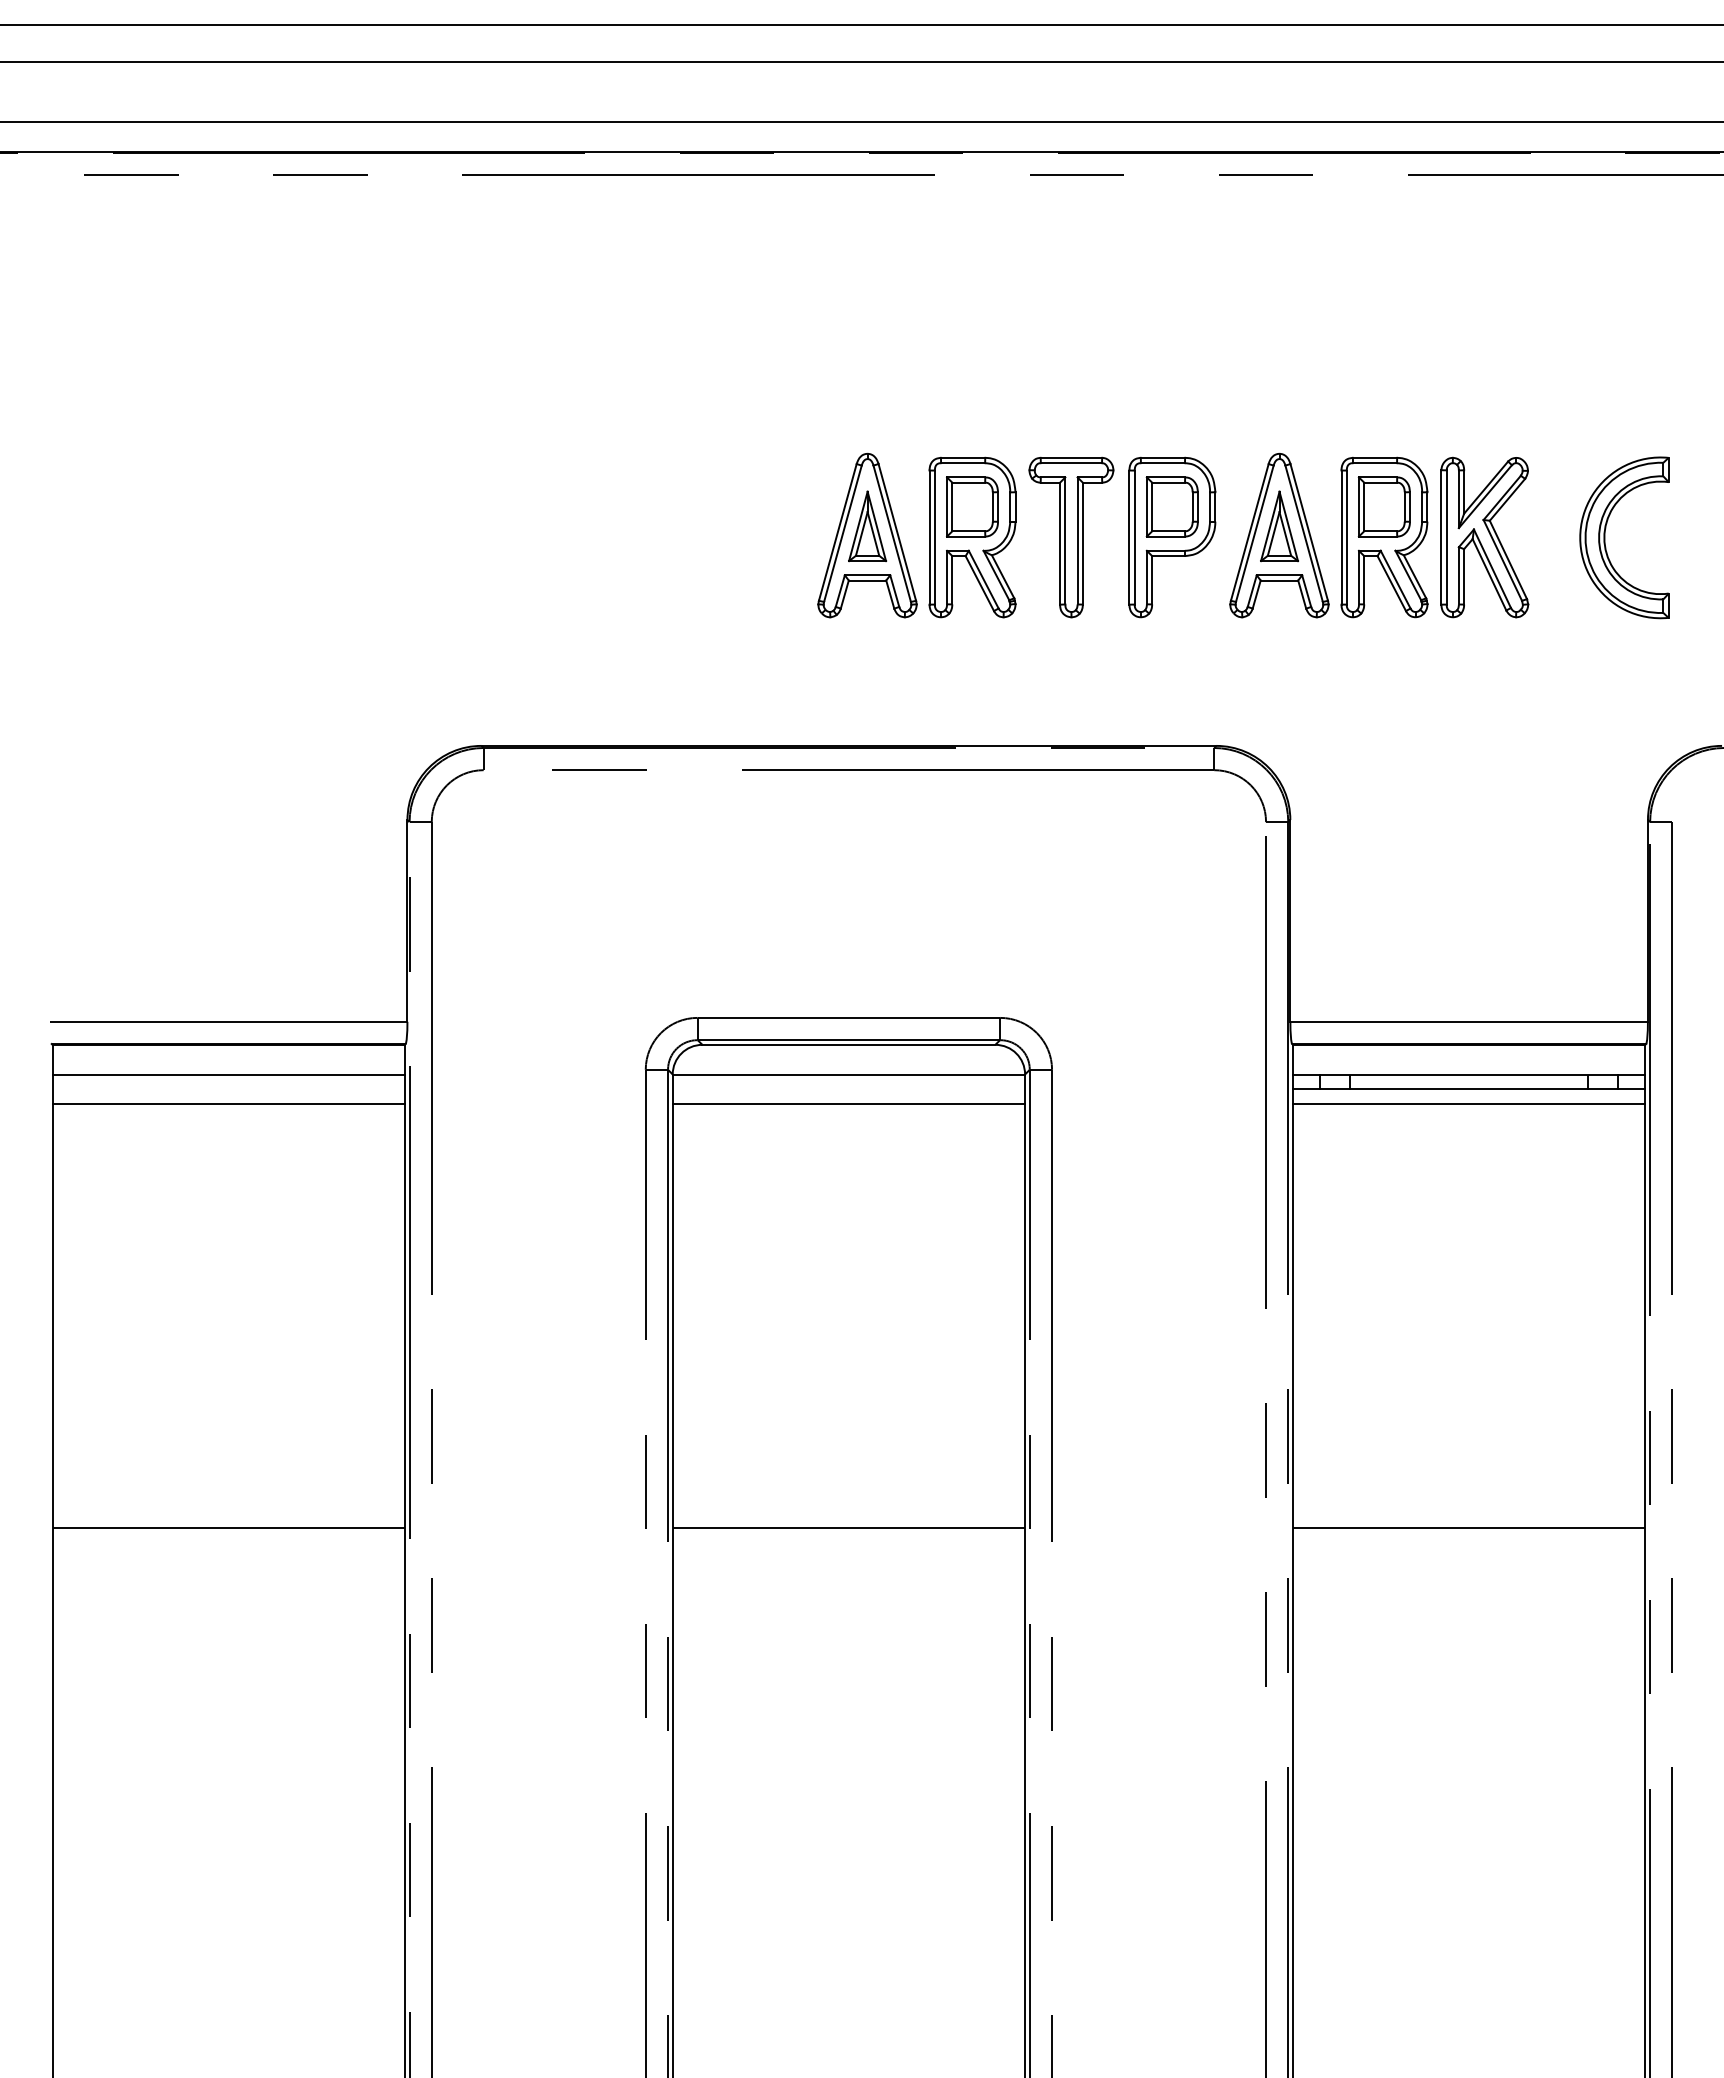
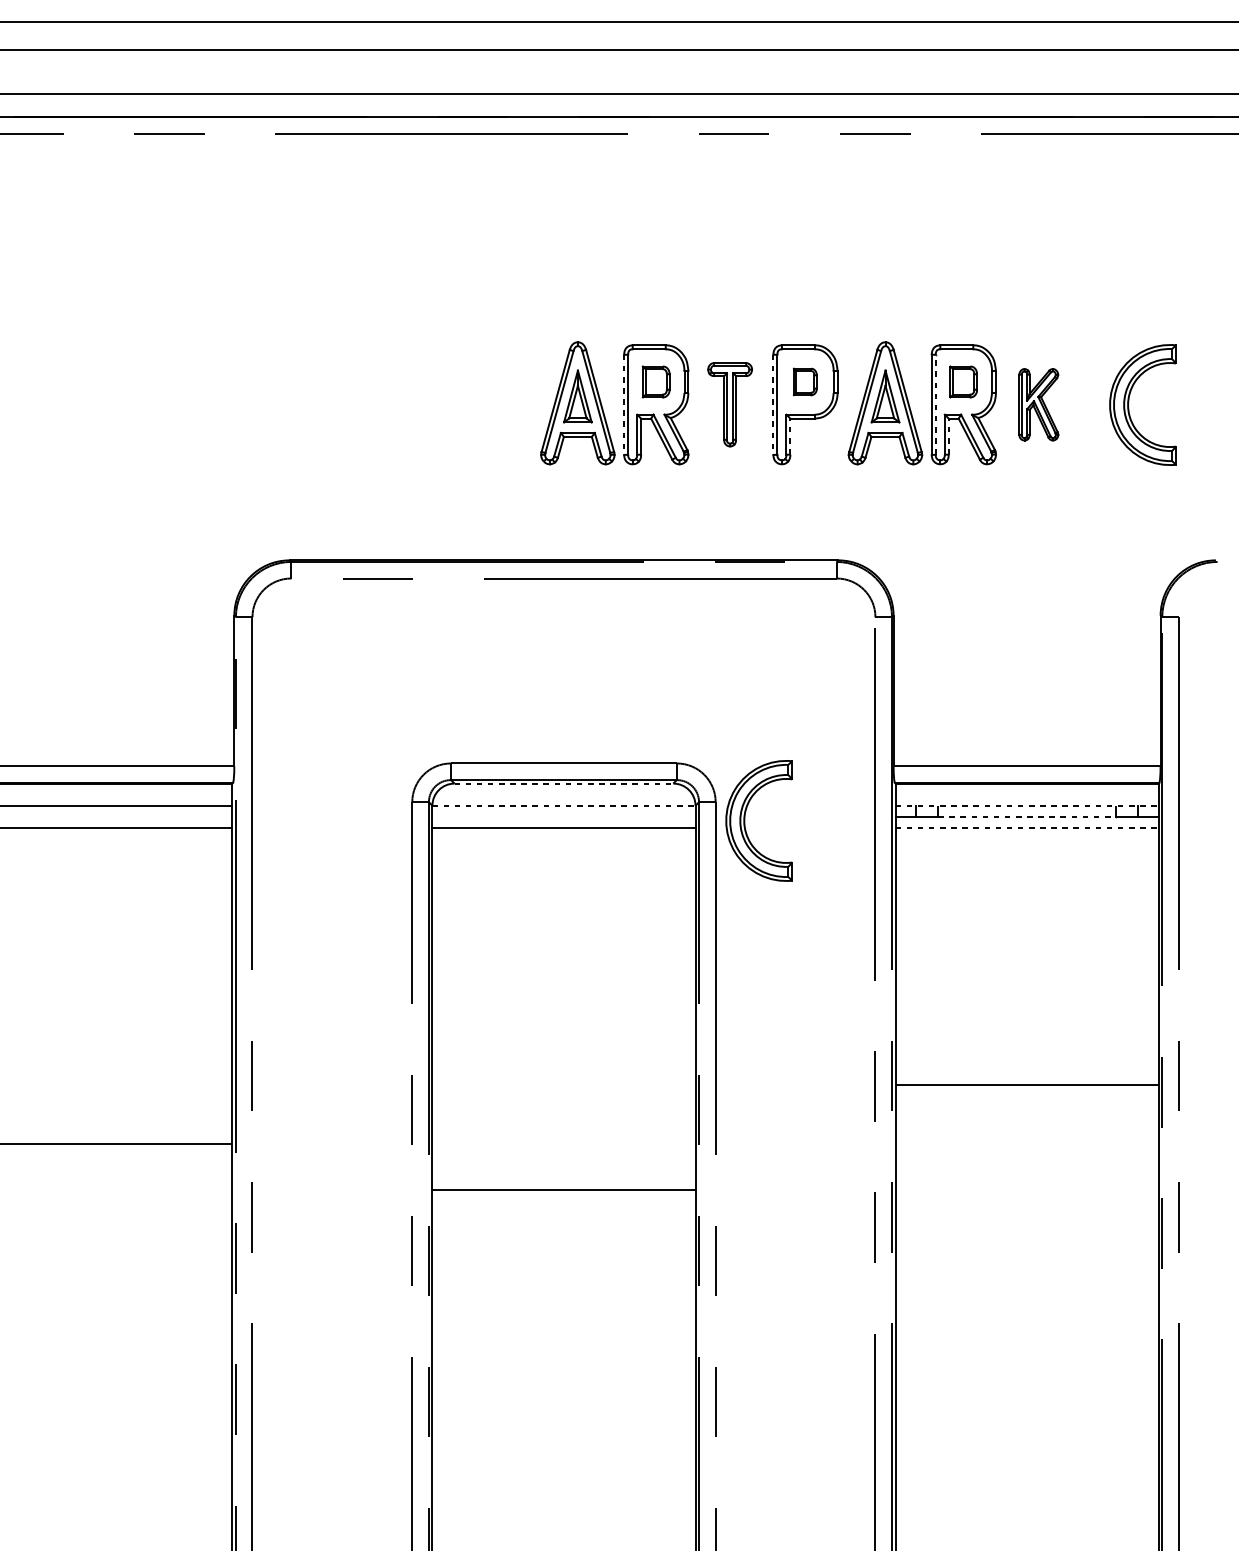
part: (972, 506) -> (656, 381), size x0.7
part: (1171, 506) -> (804, 381), size x0.6
part: (1383, 506) -> (963, 381), size x0.7
part: (1071, 537) -> (730, 404), size x0.7
line: (1346, 537) -> (935, 404), solid -> dashed
part: (1484, 537) -> (1038, 404), size x0.6
line: (929, 538) -> (624, 405), solid -> dashed
line: (1129, 538) -> (773, 405), solid -> dashed
line: (1152, 579) -> (790, 436), solid -> dashed
line: (1364, 579) -> (948, 436), solid -> dashed
line: (848, 1044) -> (563, 783), solid -> dashed
line: (849, 1074) -> (564, 805), solid -> dashed
line: (1469, 1074) -> (1027, 805), solid -> dashed
line: (1469, 1089) -> (1027, 816), solid -> dashed
part: (1091, 1094) -> (745, 820), added
line: (1469, 1104) -> (1027, 828), solid -> dashed
line: (848, 1528) -> (563, 1190), moved
line: (1469, 1528) -> (1027, 1085), moved

